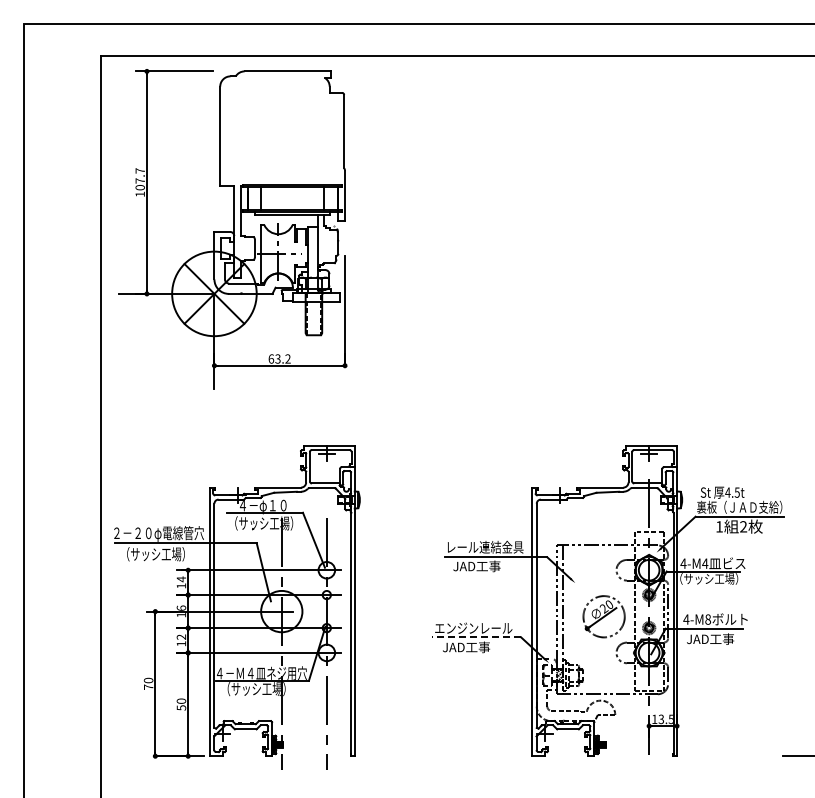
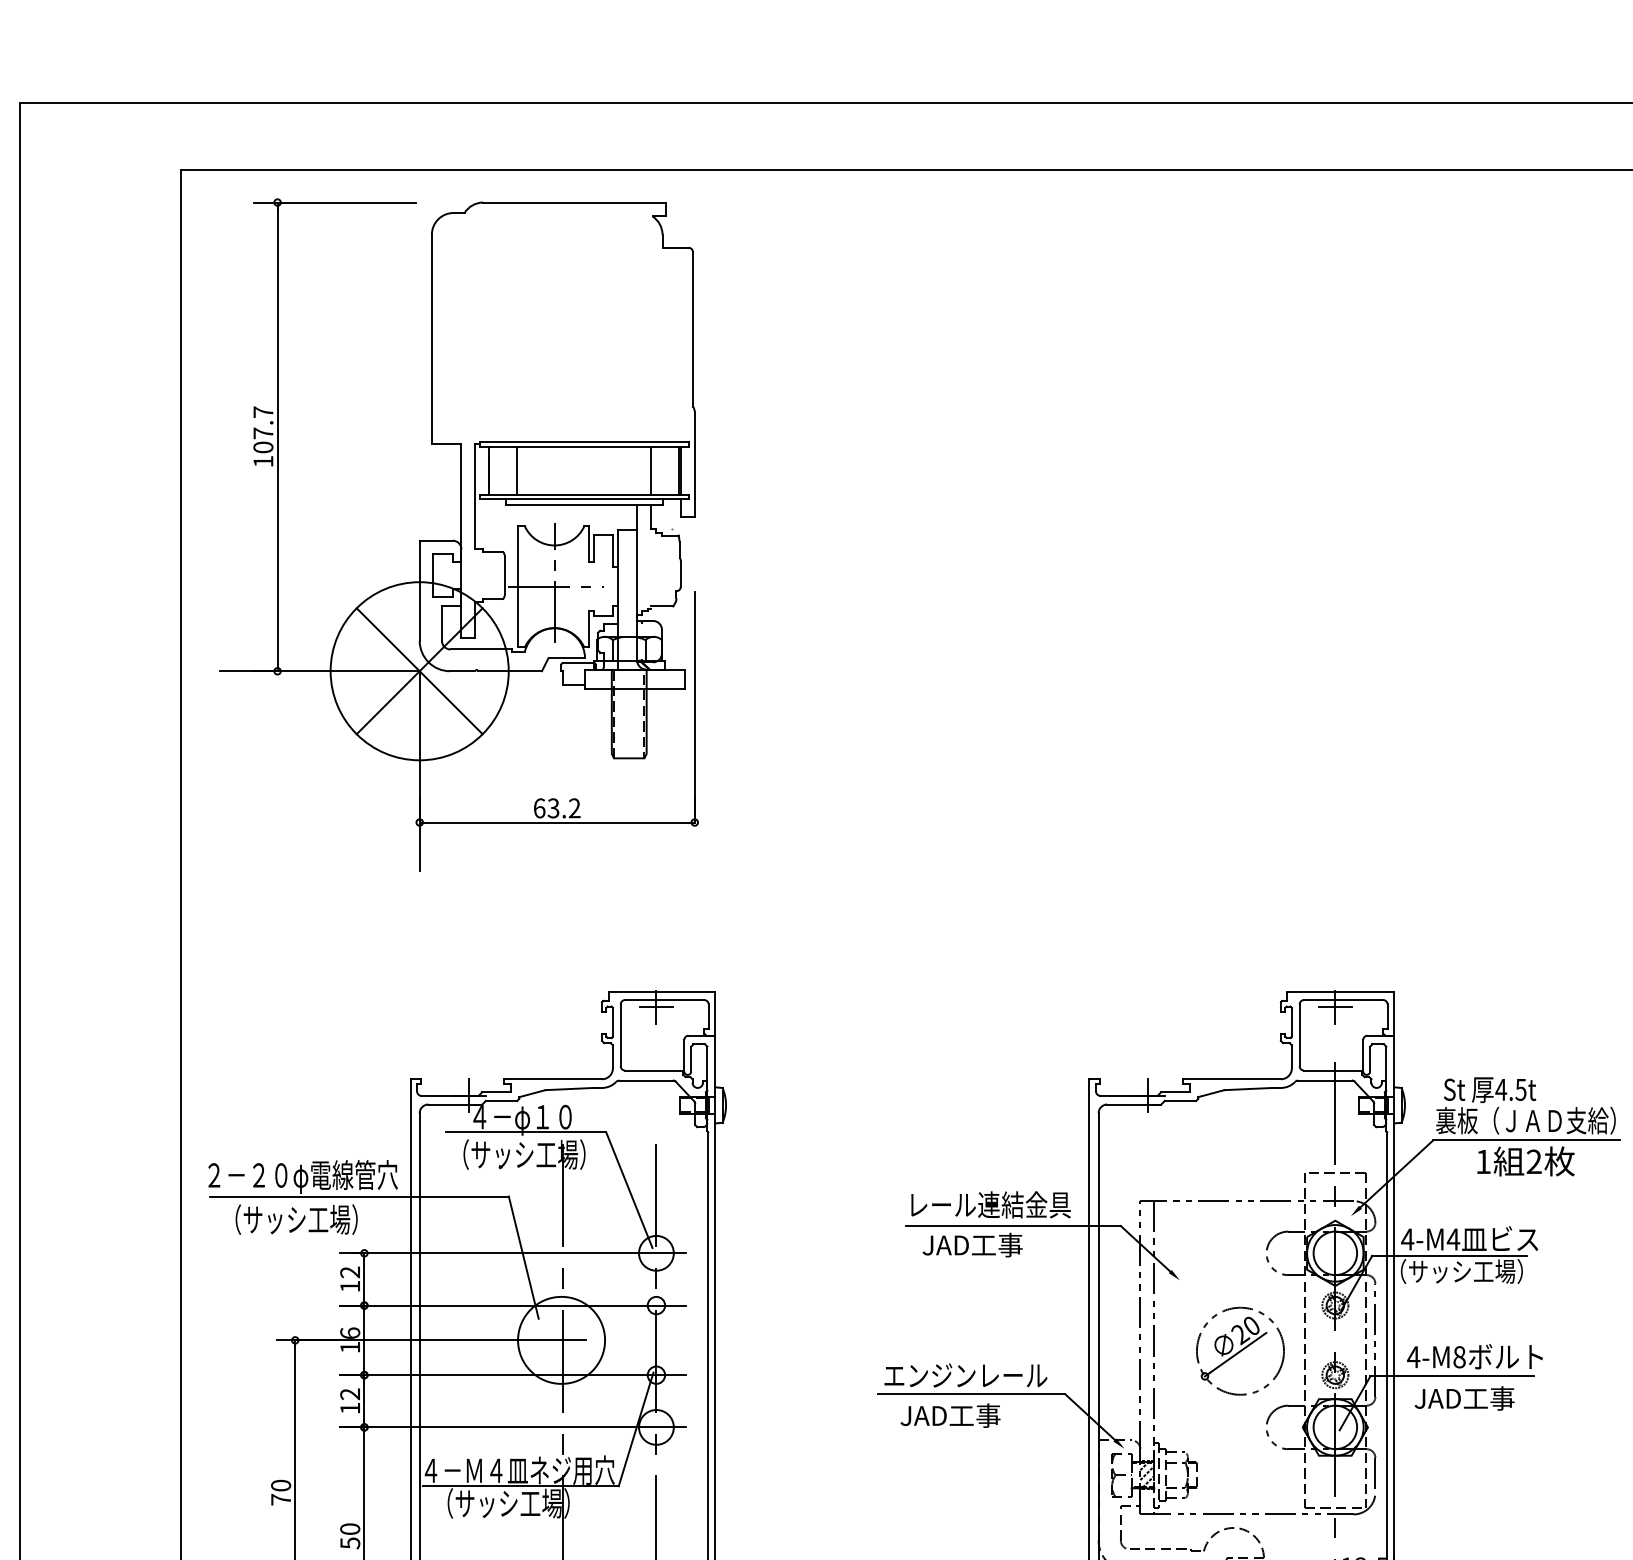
text: (181, 579) -> (350, 1272), 14 -> 12
line: (476, 637) -> (971, 1394), dashed -> solid

